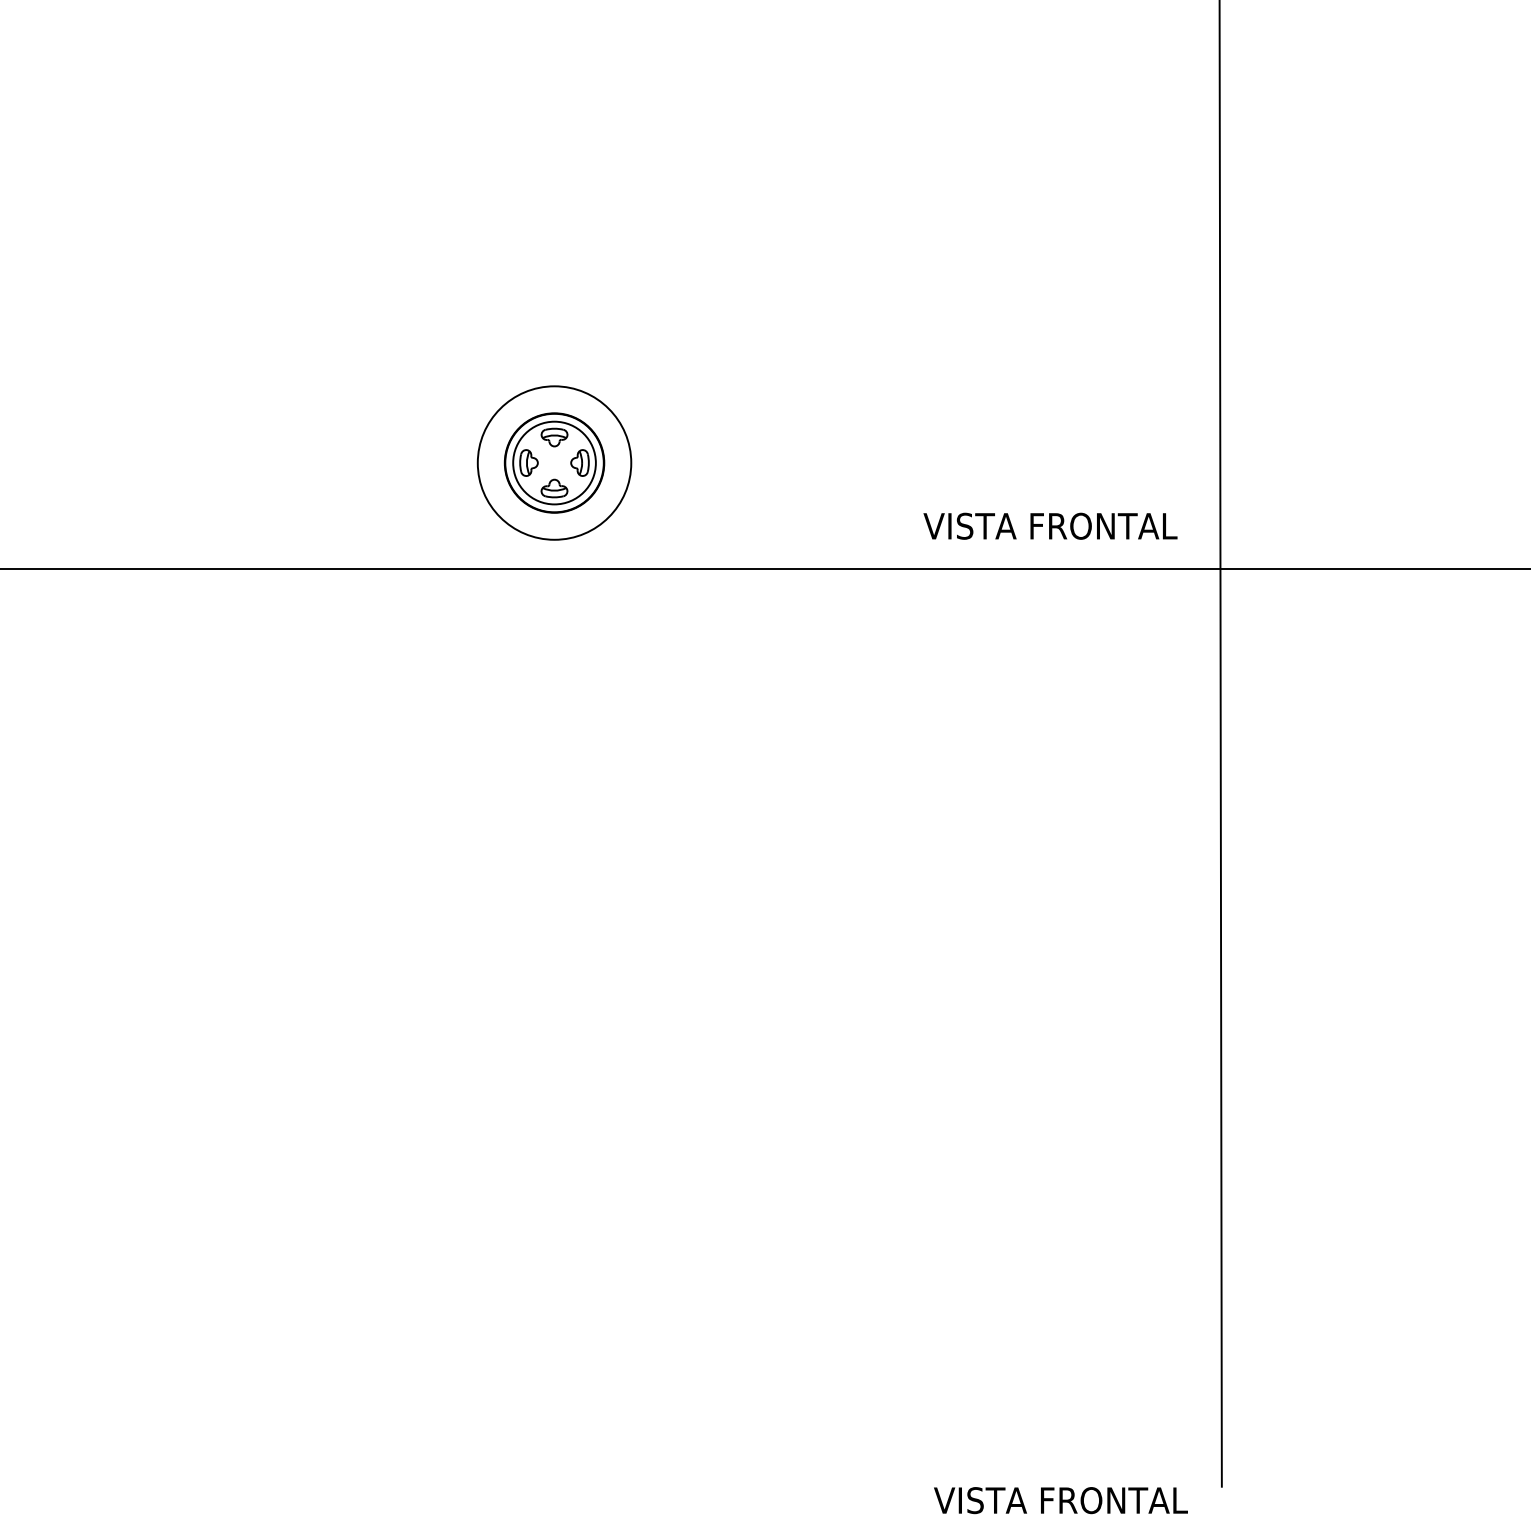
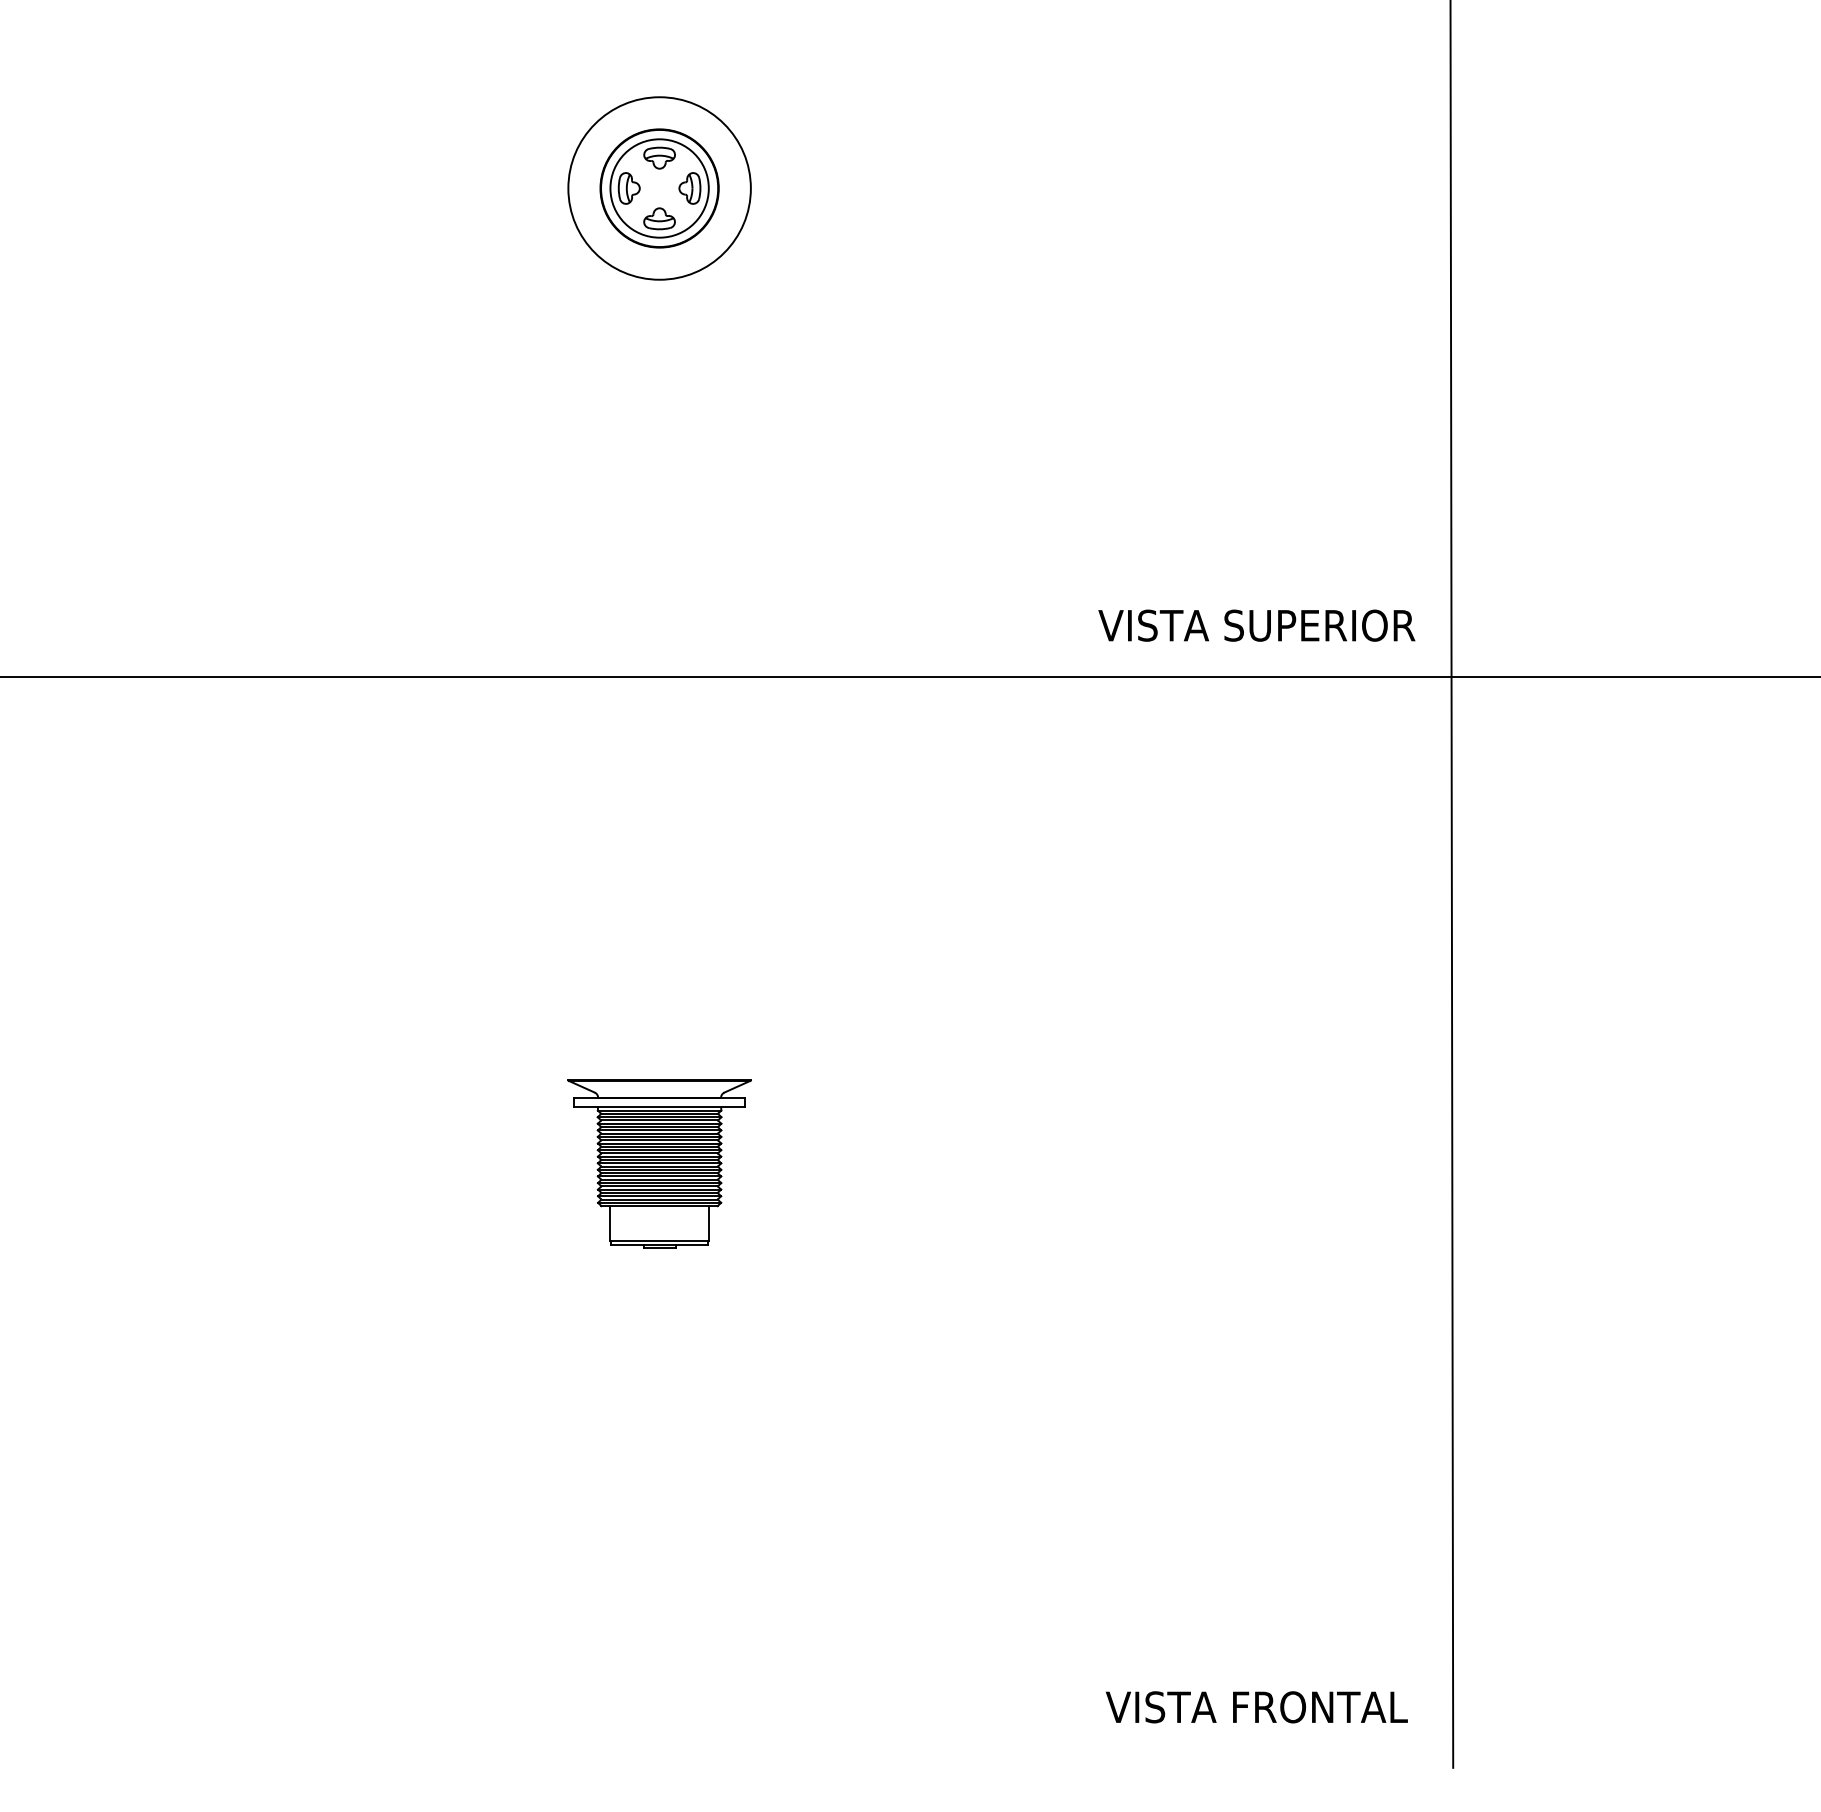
part: (554, 463) -> (659, 188), moved
text: (1109, 526) -> (1319, 625), VISTA FRONTAL -> VISTA SUPERIOR
part: (554, 978) -> (659, 1163), added
text: (1060, 1500) -> (1256, 1707), moved

